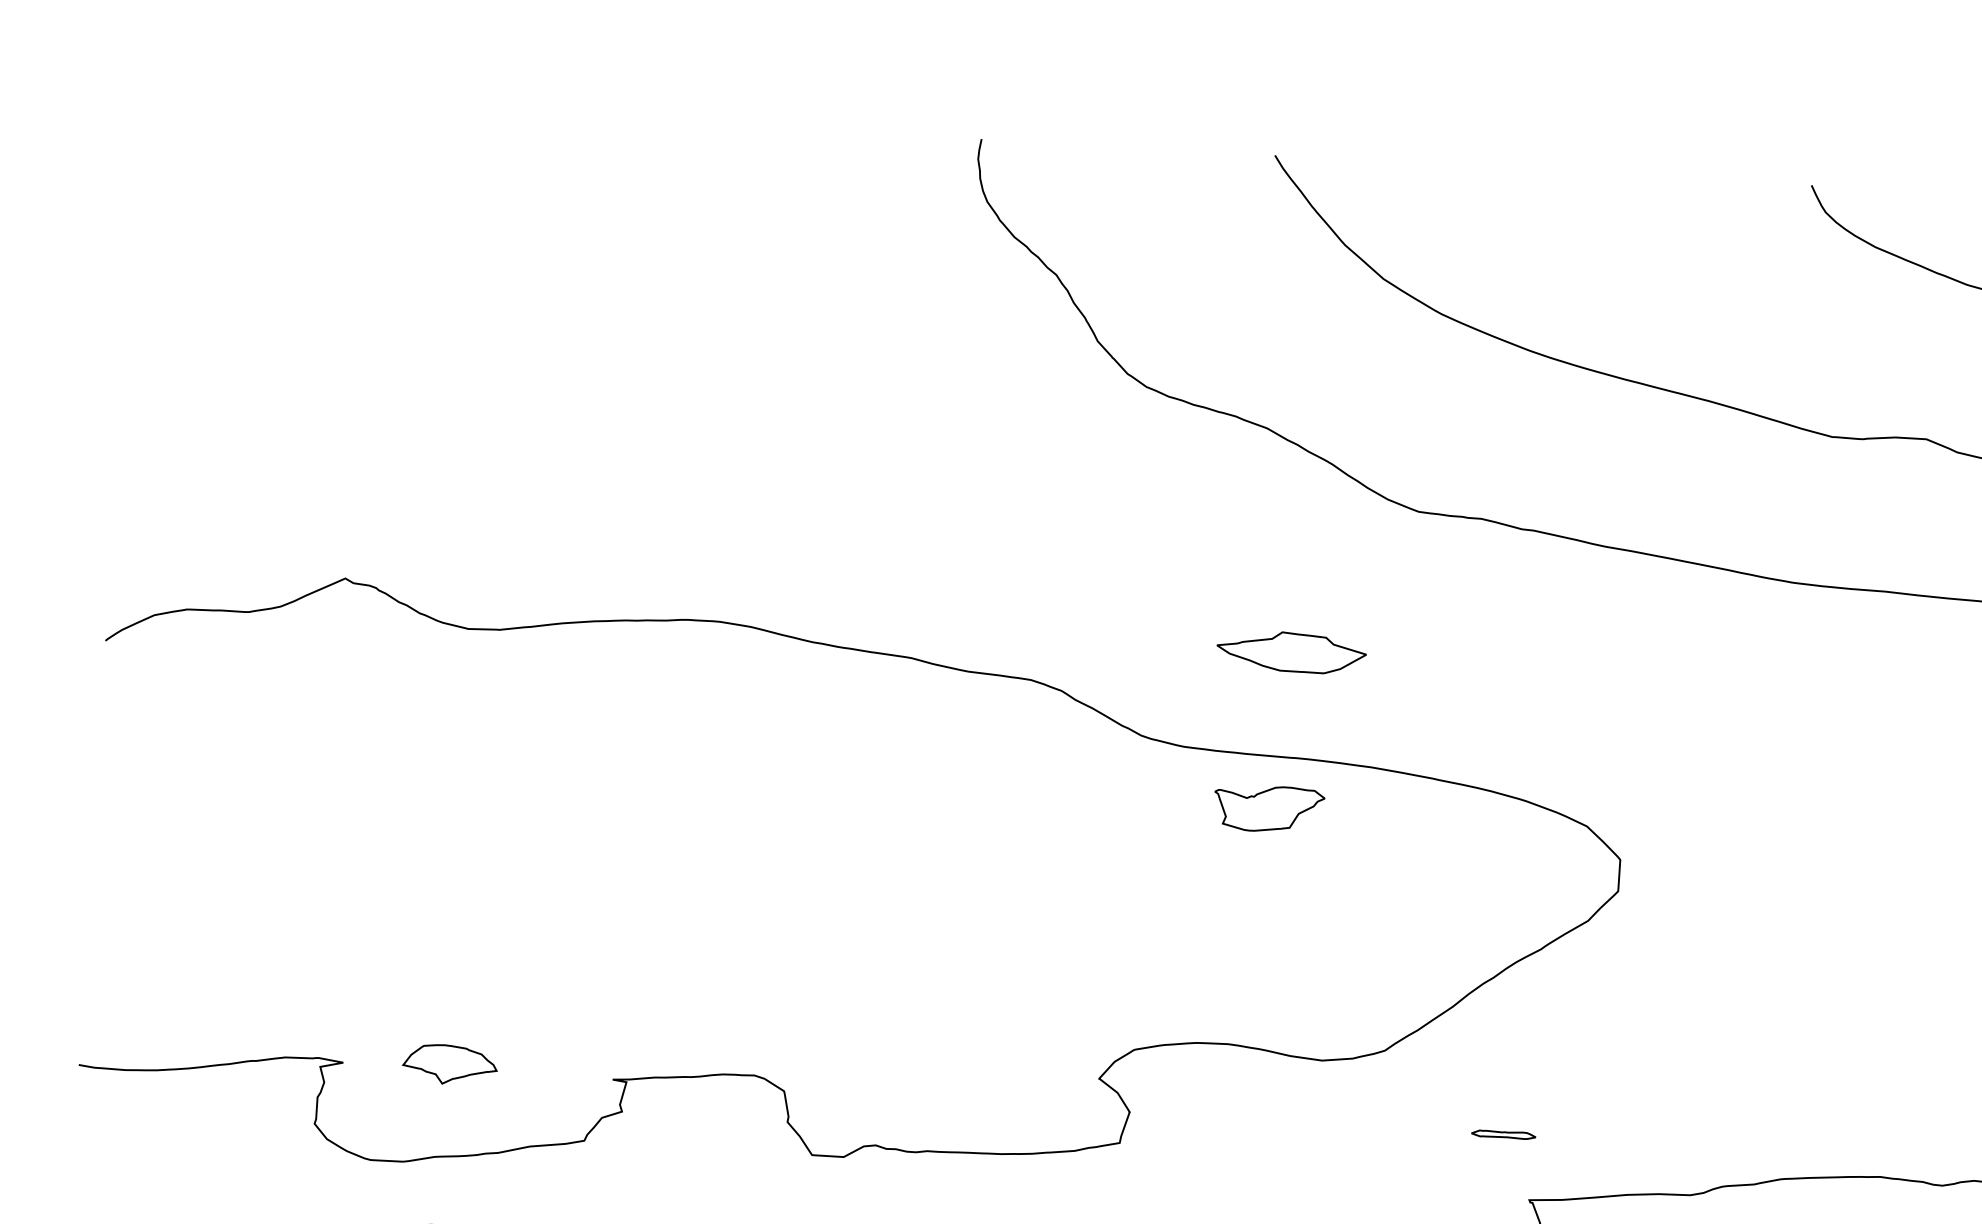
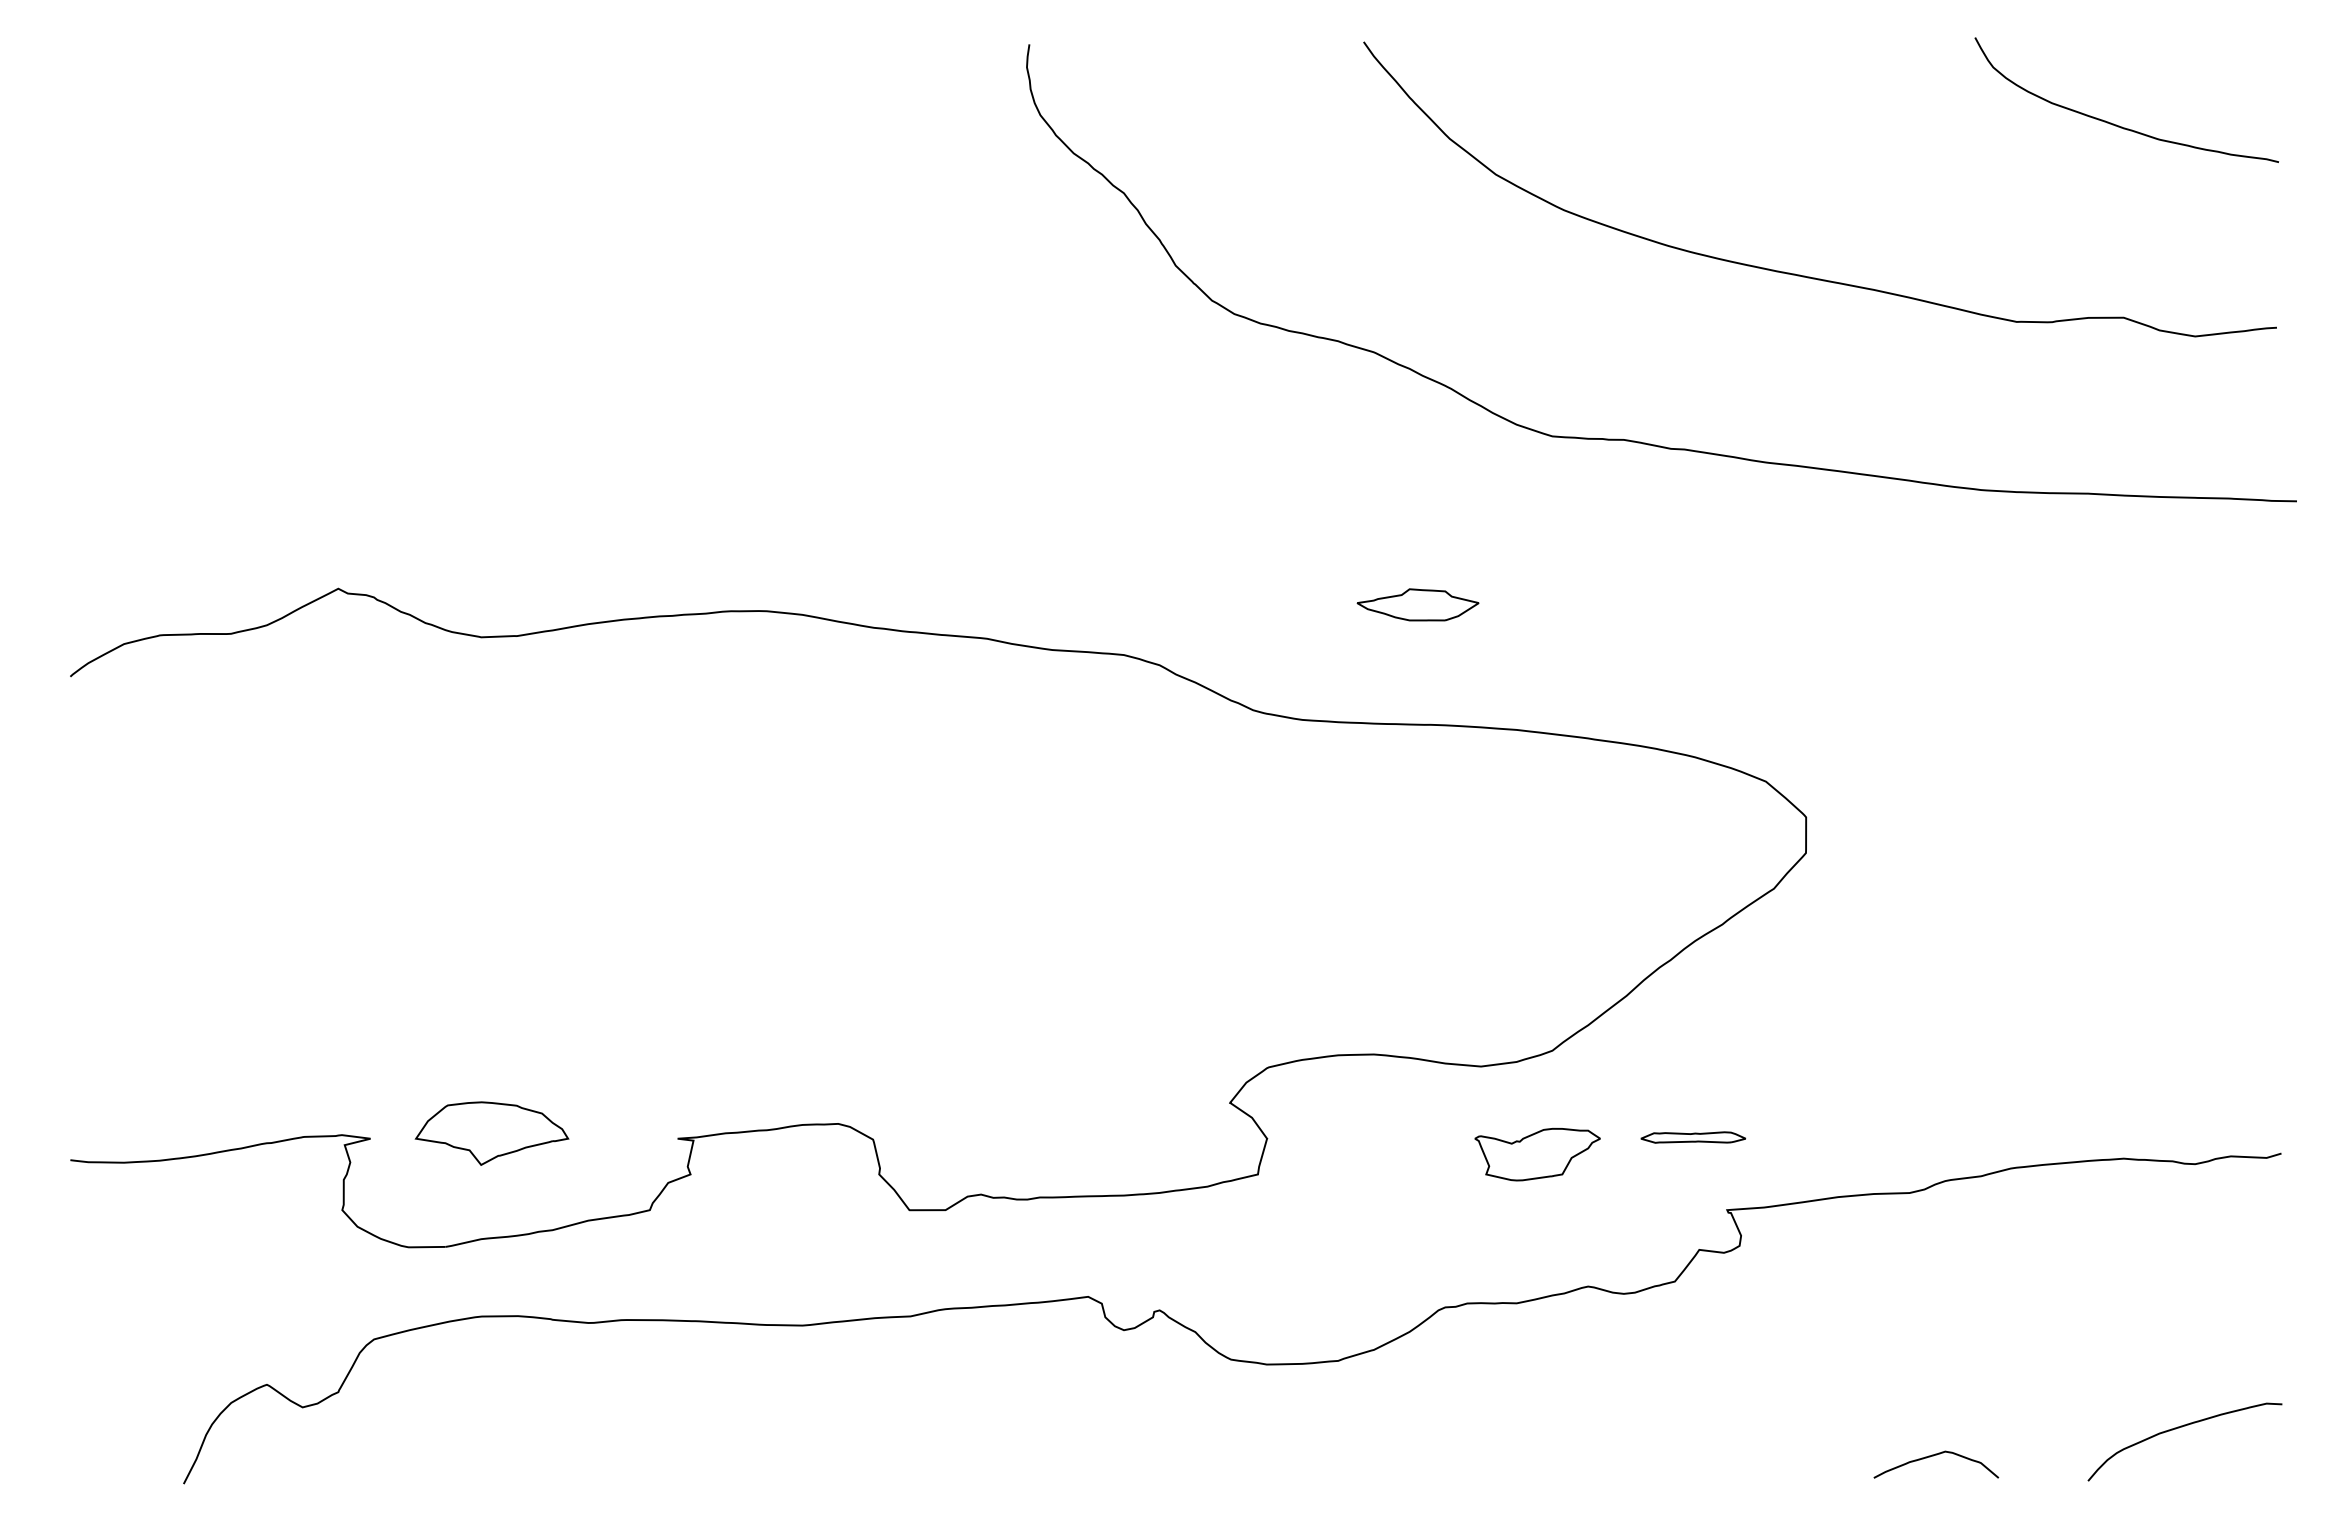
part: (1291, 651) -> (1417, 604), size x0.71
part: (1268, 808) -> (1537, 1154), moved
part: (449, 1064) -> (491, 1133), size x1.43
part: (1503, 1134) -> (1693, 1137), size x1.43

